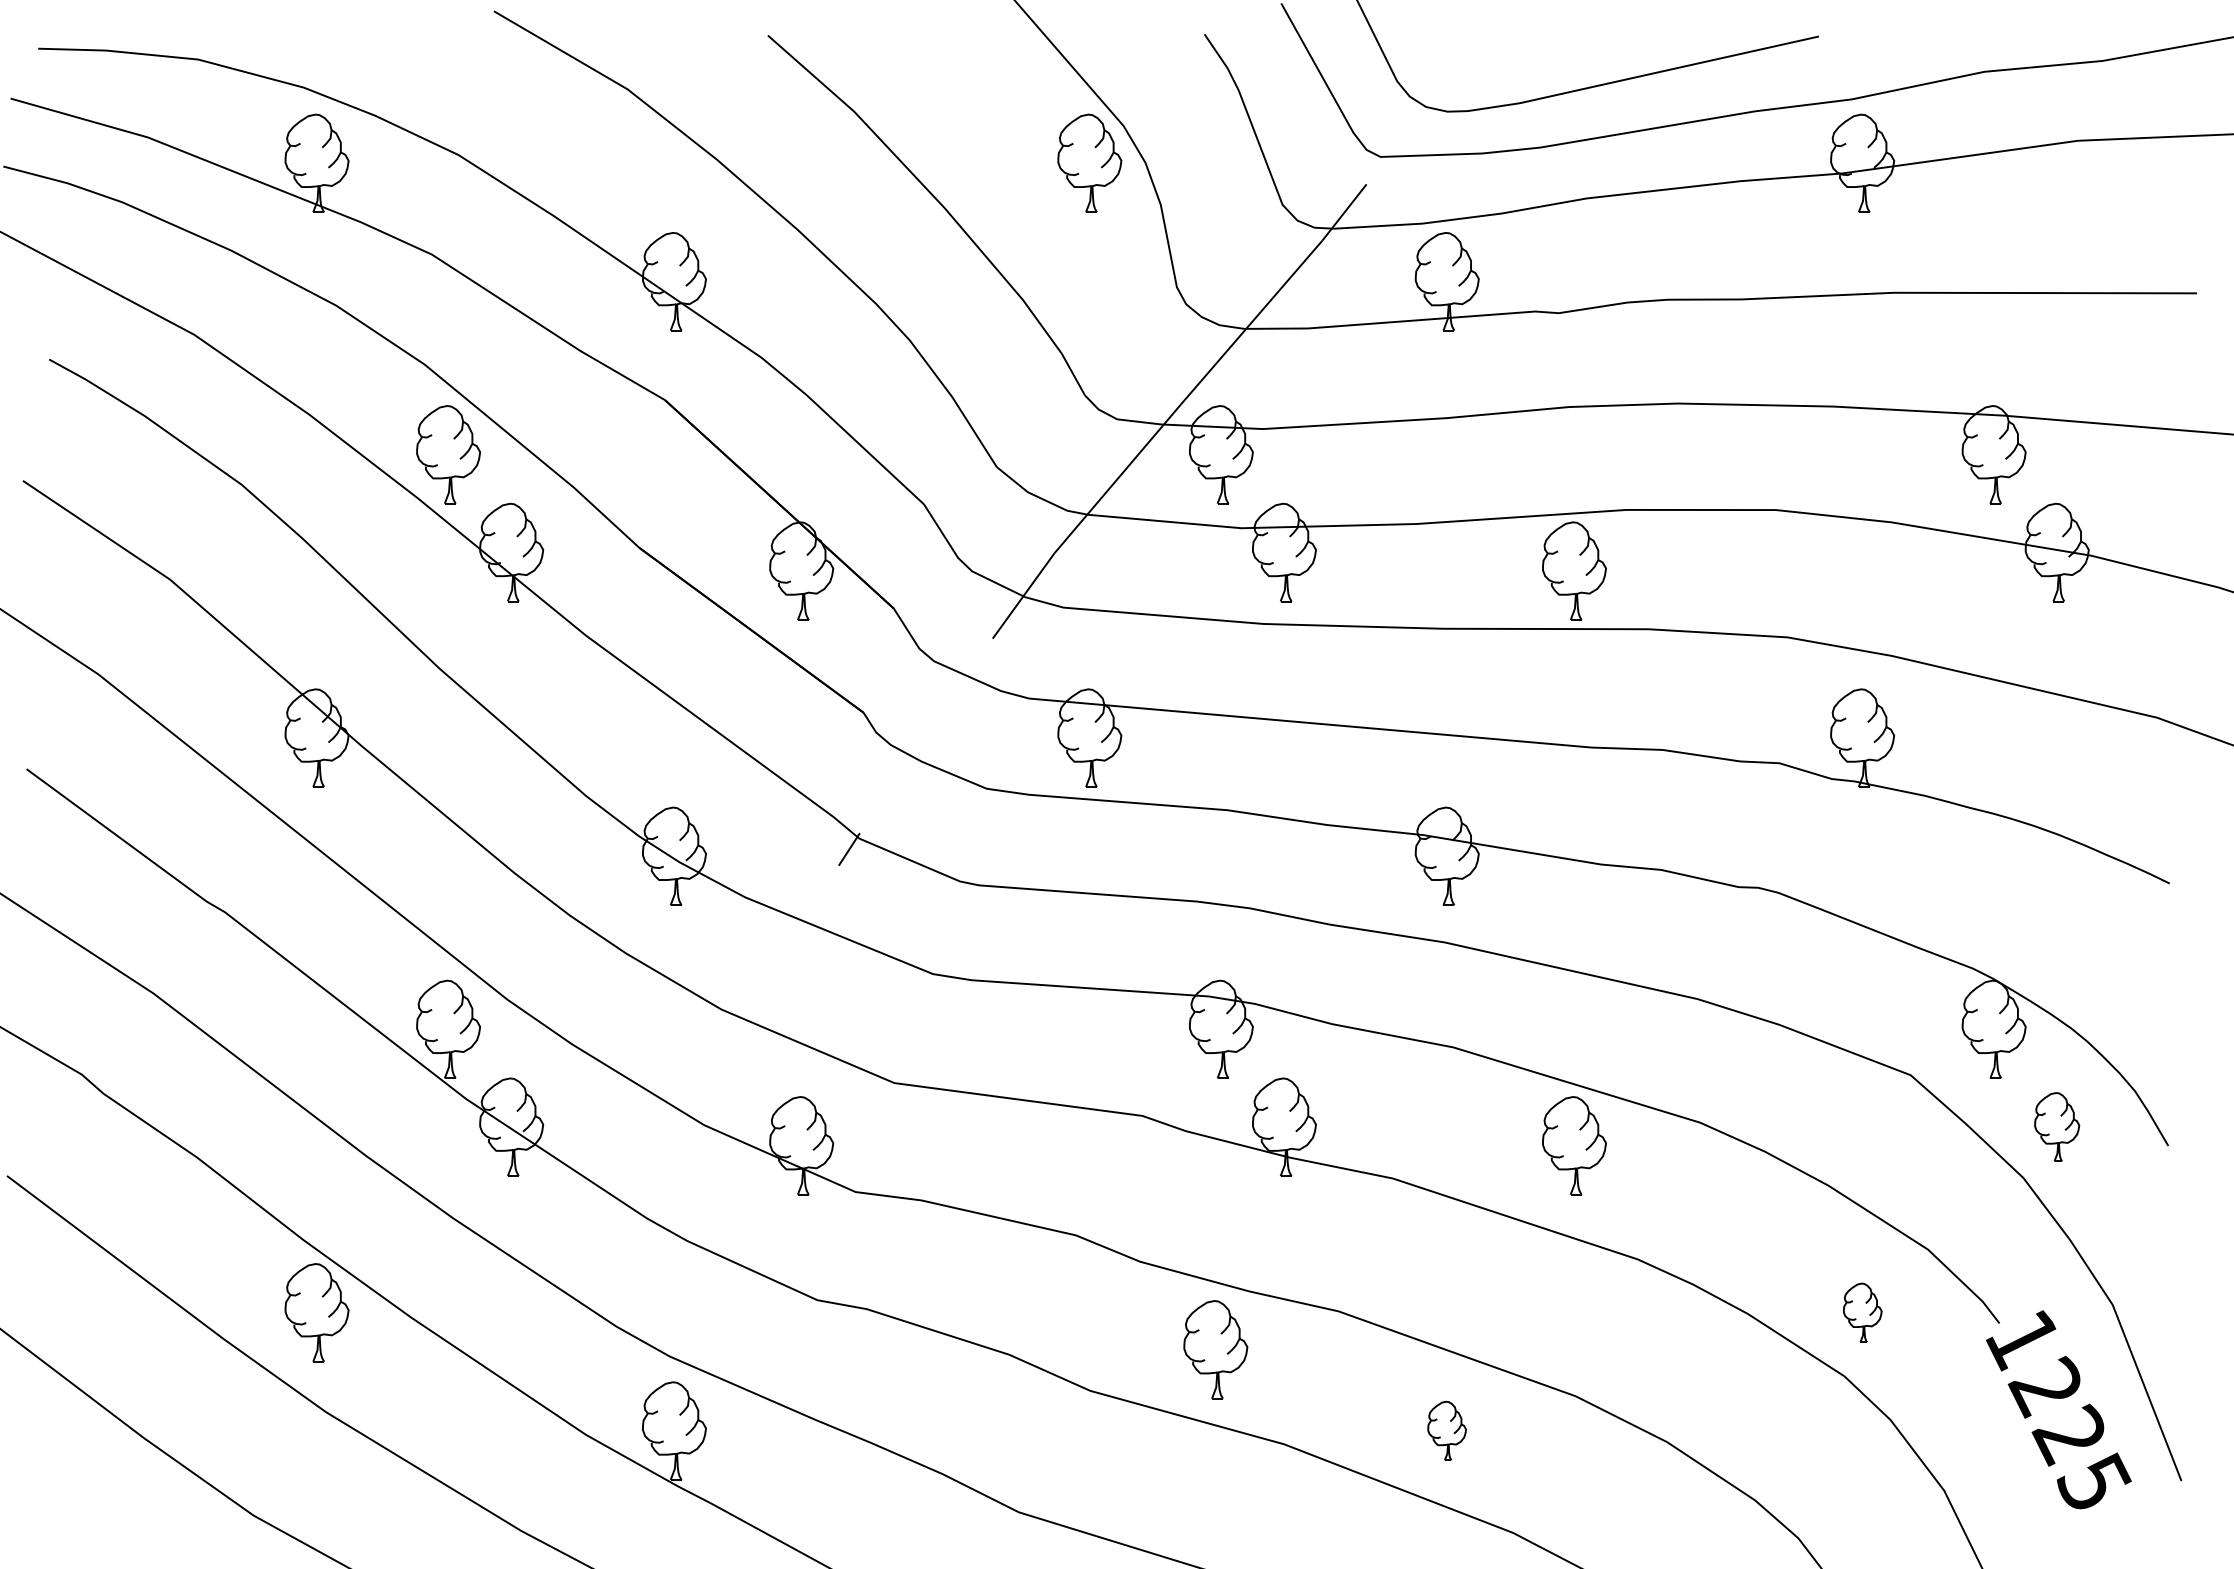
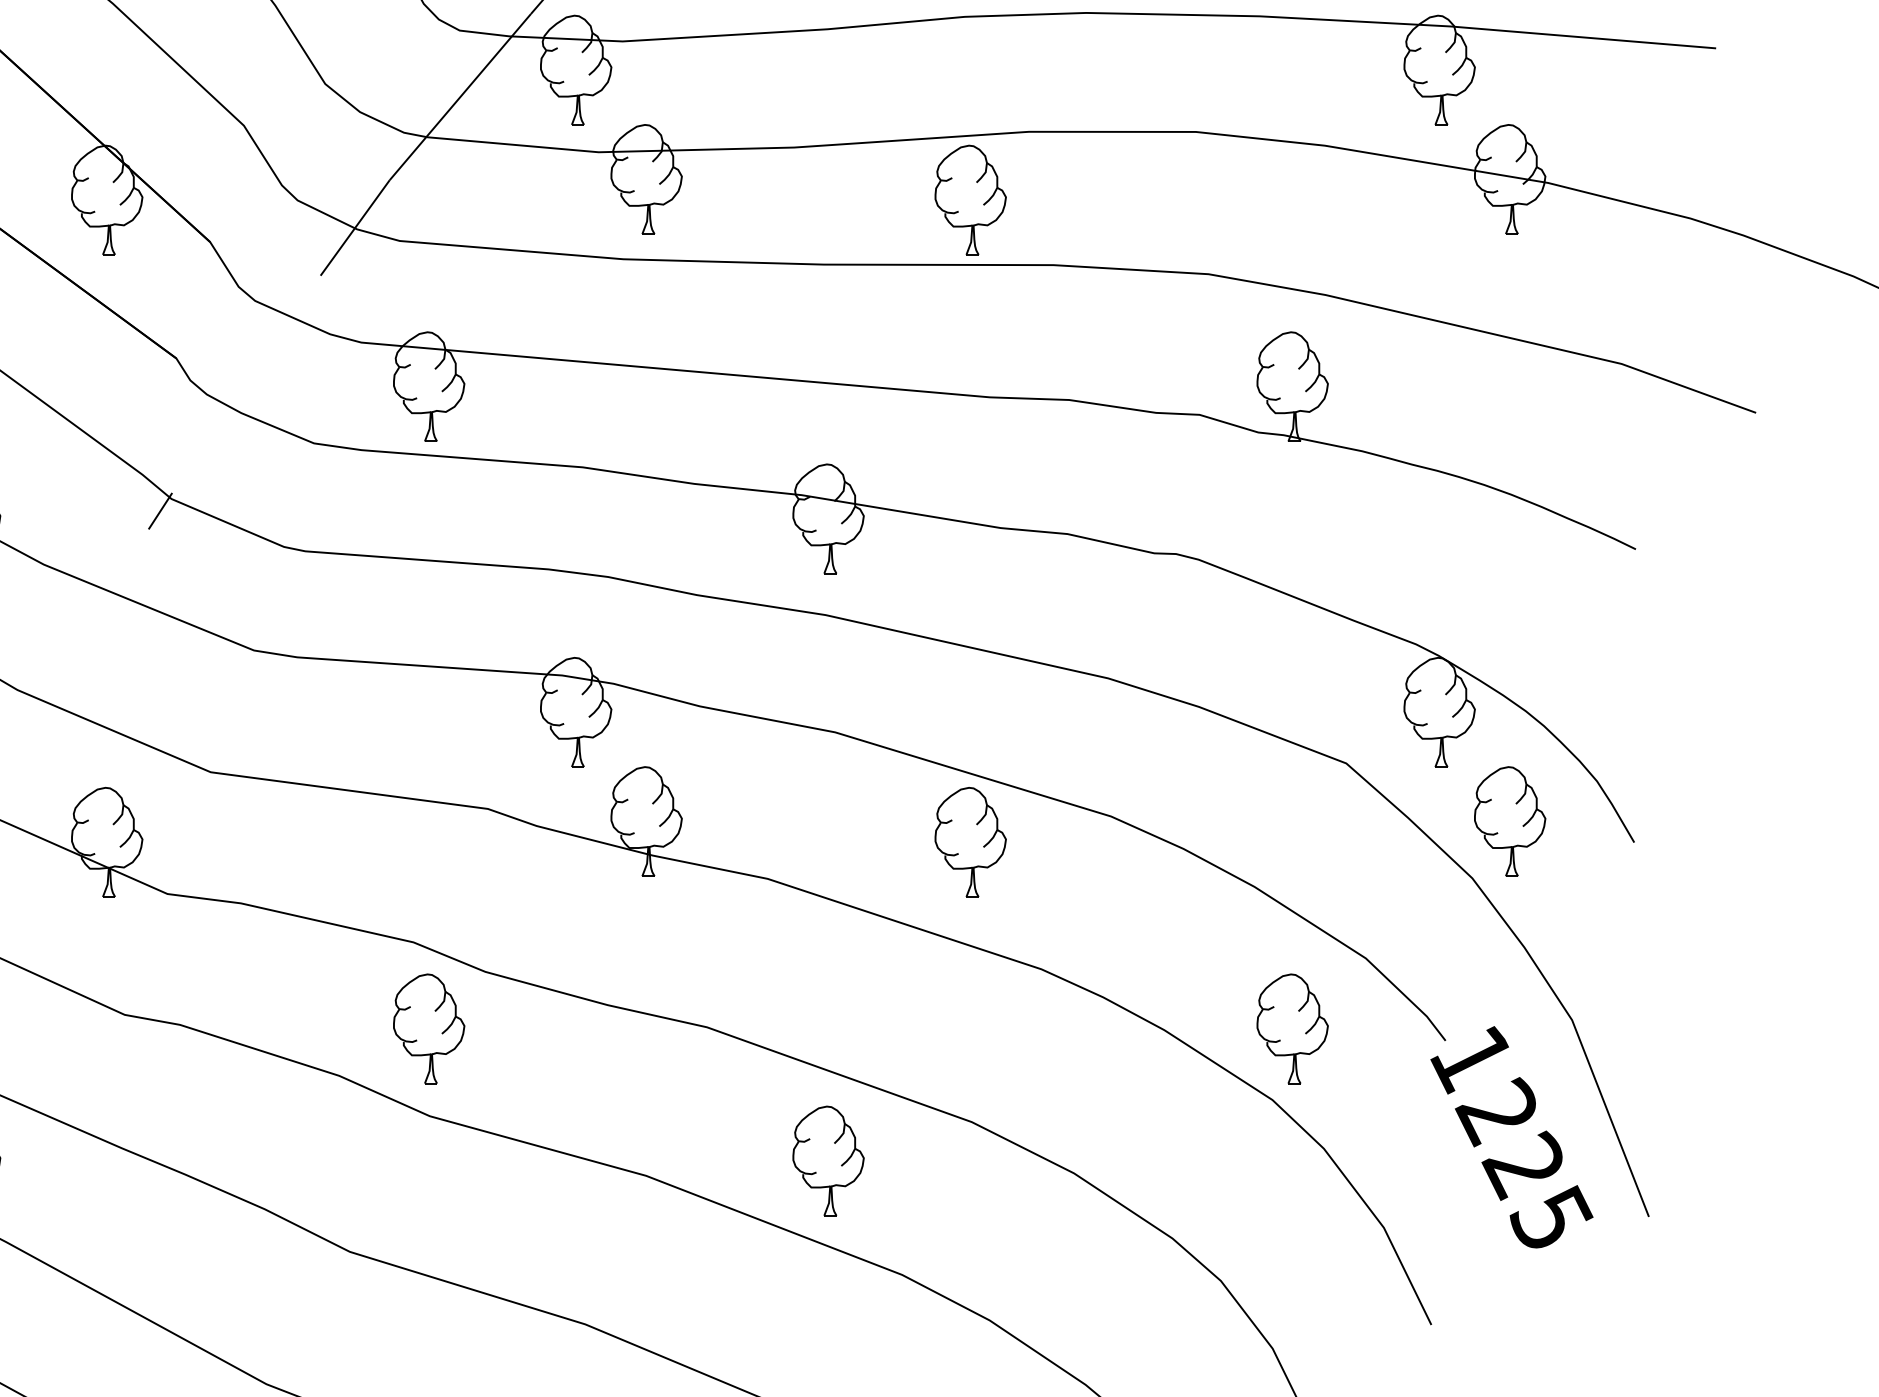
part: (2056, 1126) -> (1509, 820), size x1.43
part: (1862, 1312) -> (1292, 1028), size x1.67
part: (1215, 1349) -> (428, 1028), moved
part: (1446, 1430) -> (827, 1160), size x1.67

